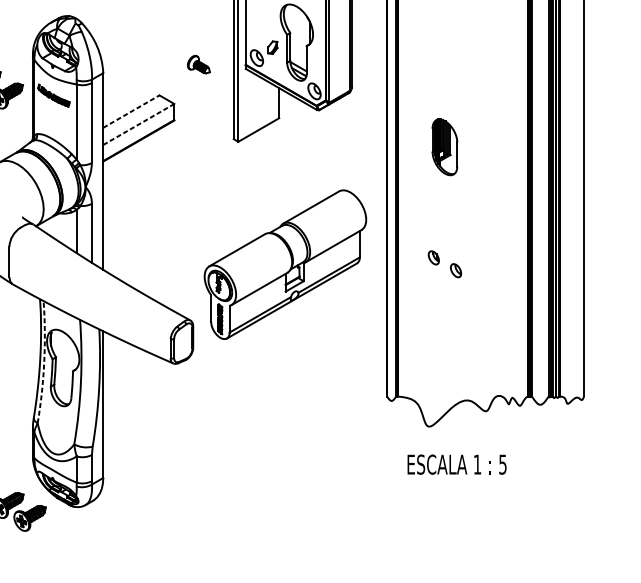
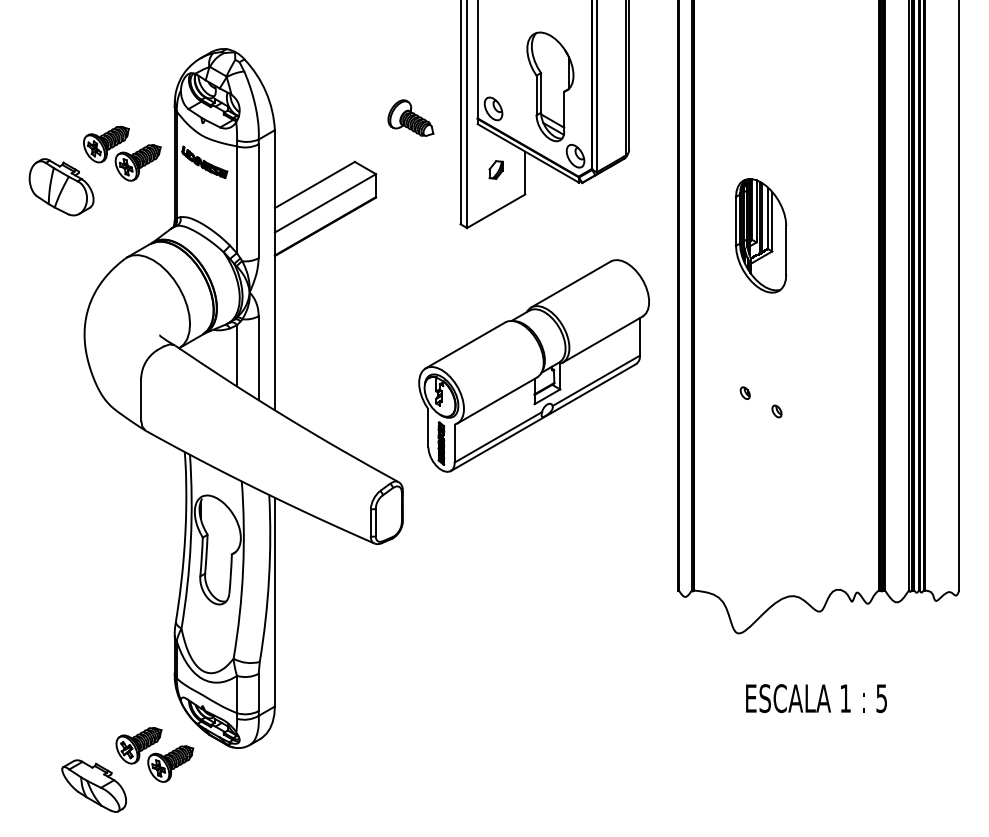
part: (272, 47) -> (495, 169), moved
part: (198, 64) -> (410, 117), size x1.43
line: (131, 111) -> (315, 184), dashed -> solid
line: (138, 124) -> (325, 203), dashed -> solid
part: (445, 147) -> (761, 235), size x1.43
part: (433, 257) -> (744, 392), size x0.62
part: (284, 264) -> (533, 365), moved
part: (455, 270) -> (776, 411), size x0.62
arc: (44, 362) -> (190, 541), dashed -> solid
text: (457, 464) -> (816, 698), moved

